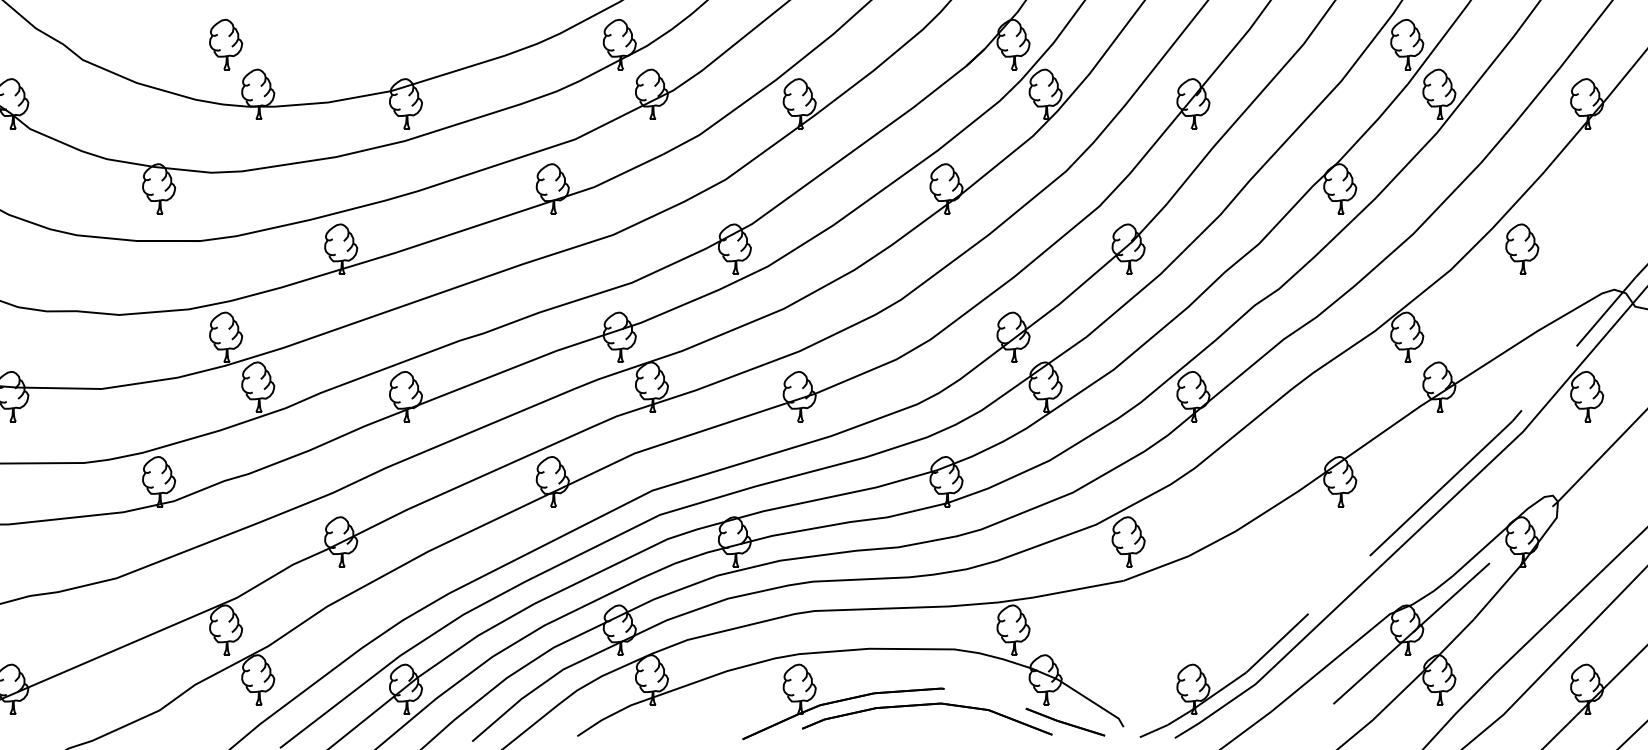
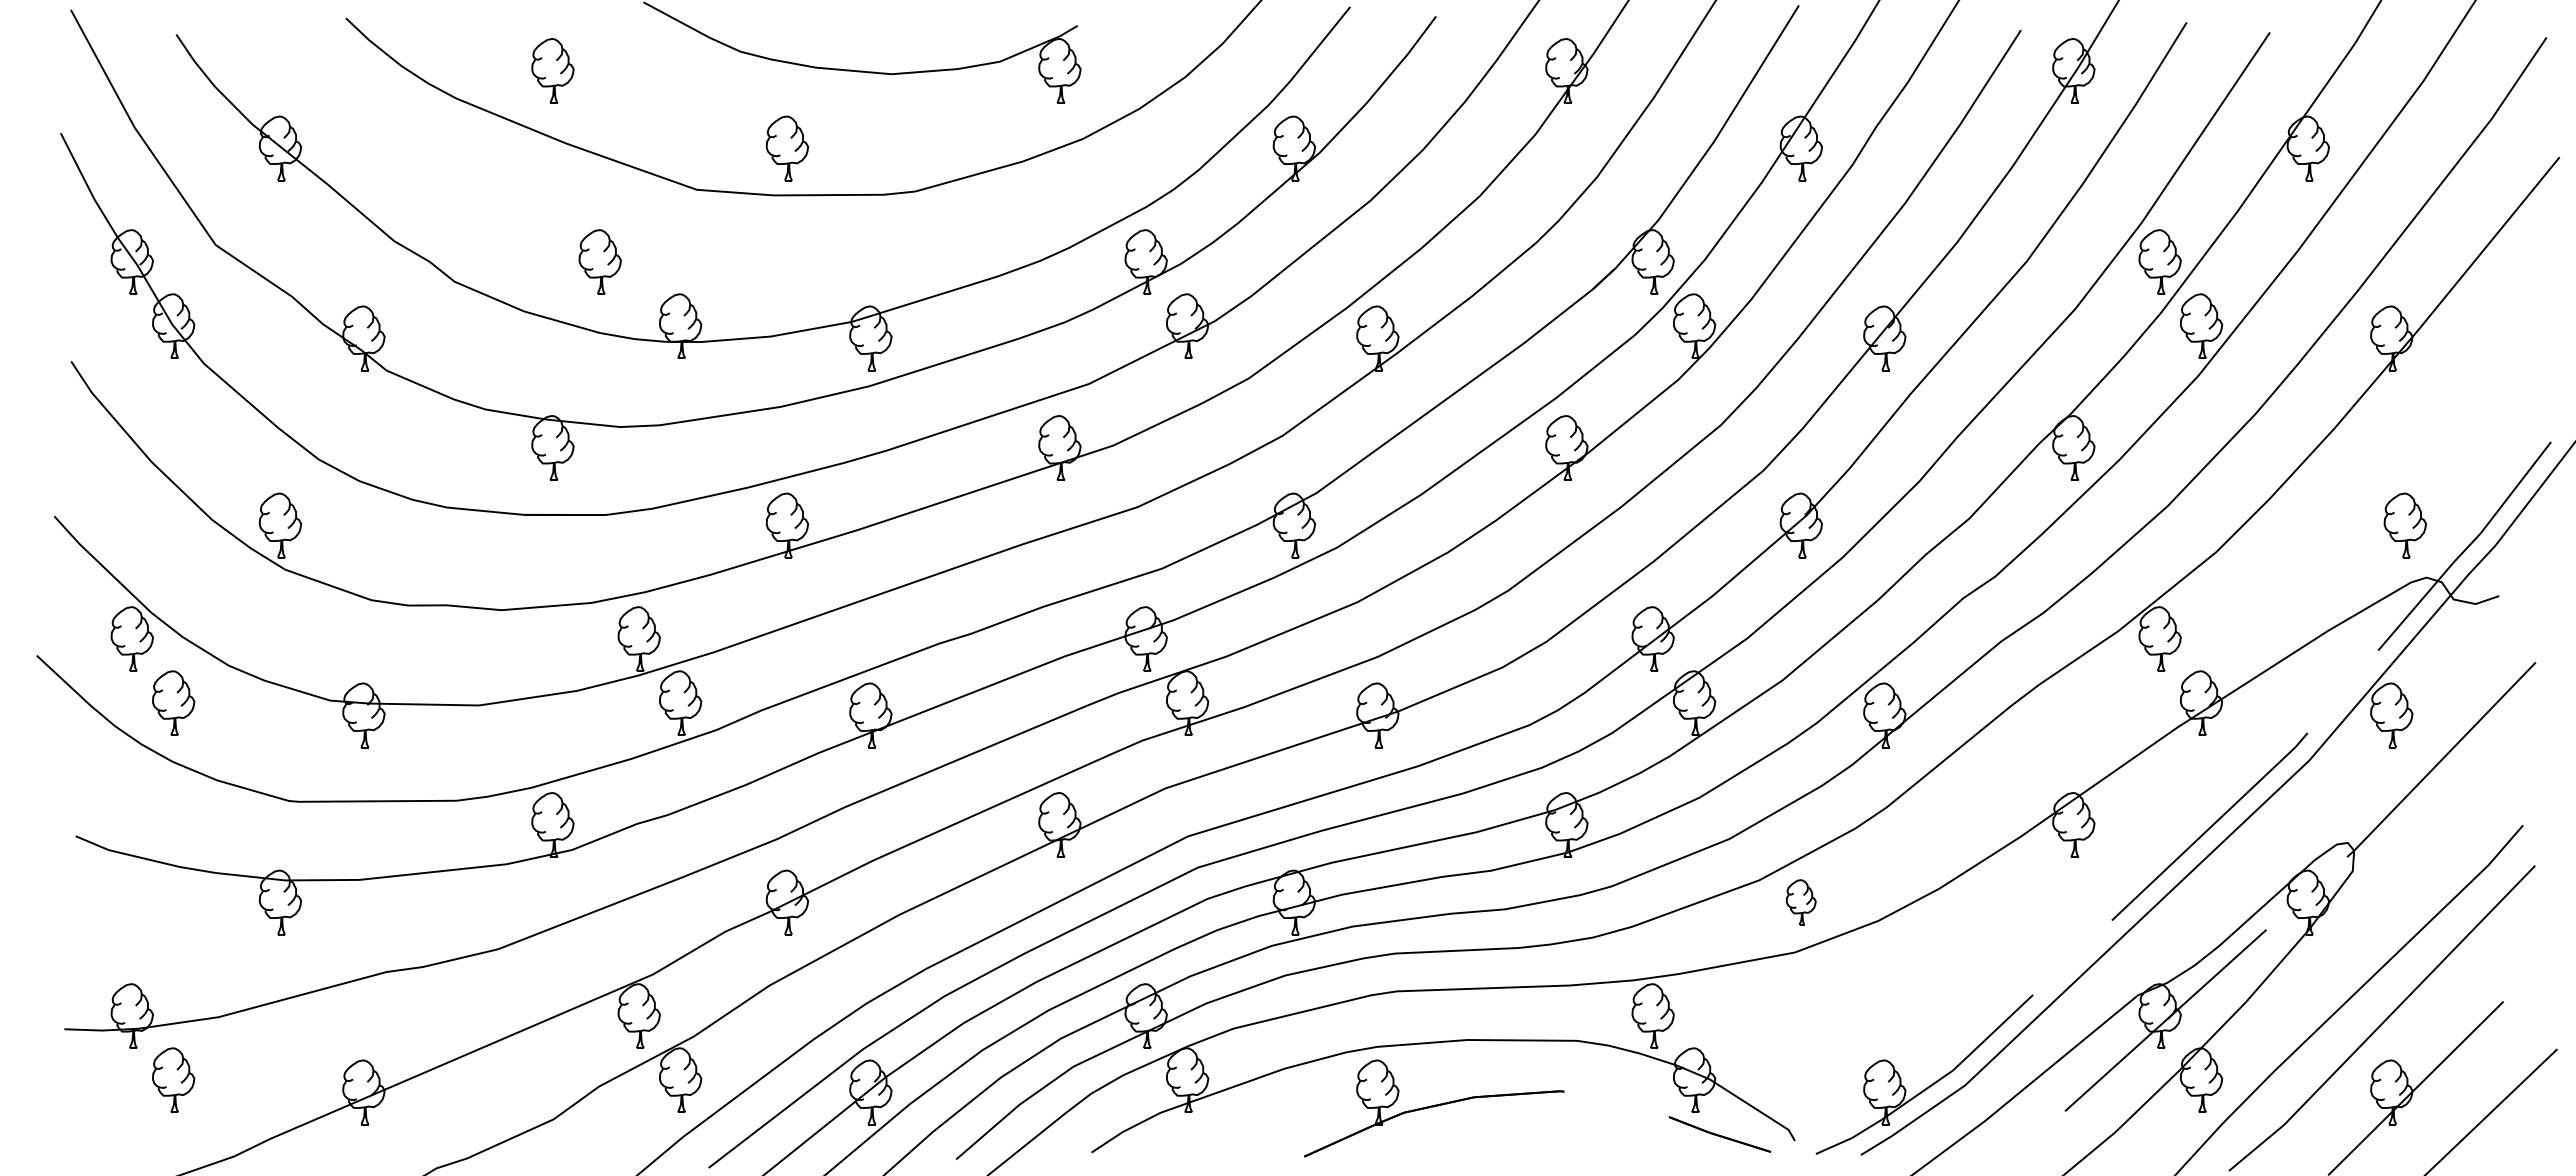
part: (225, 44) -> (599, 261), moved
part: (1521, 249) -> (2404, 525), moved
part: (1127, 542) -> (1800, 902), size x0.7
part: (922, 705) -> (1536, 1113), removed

